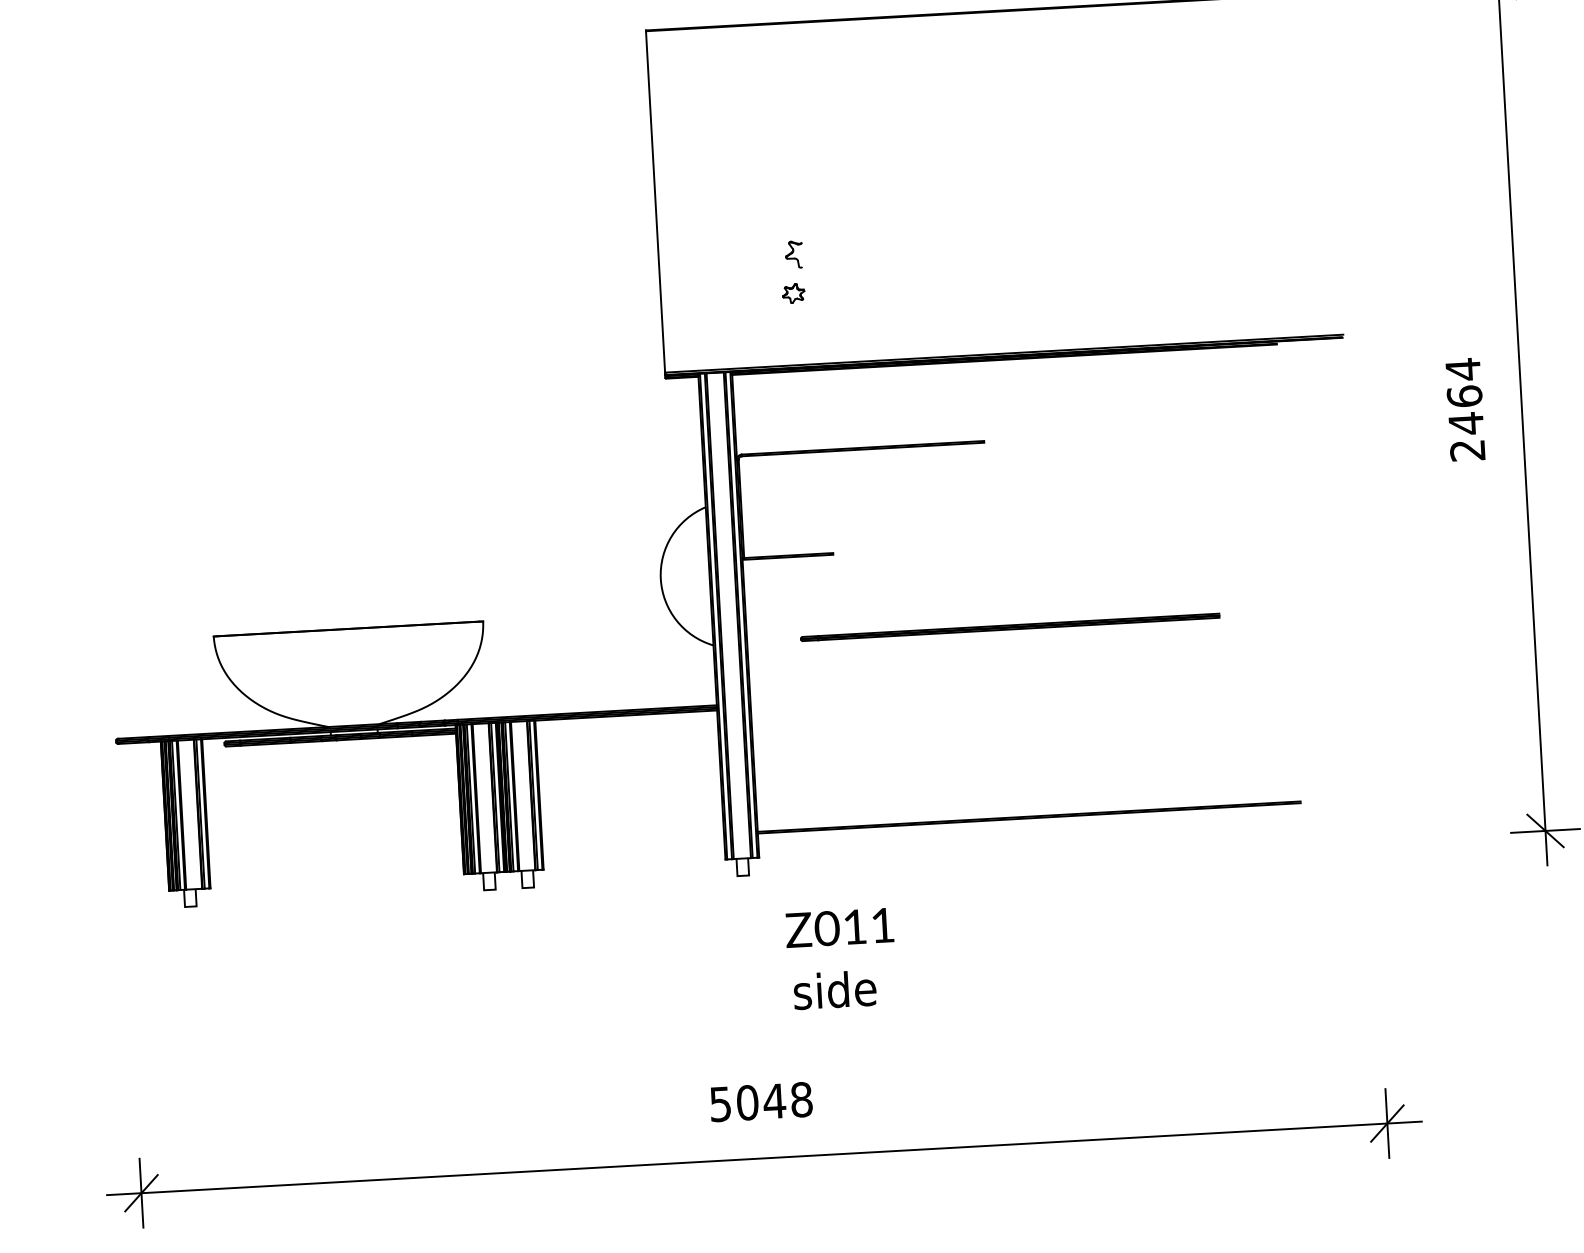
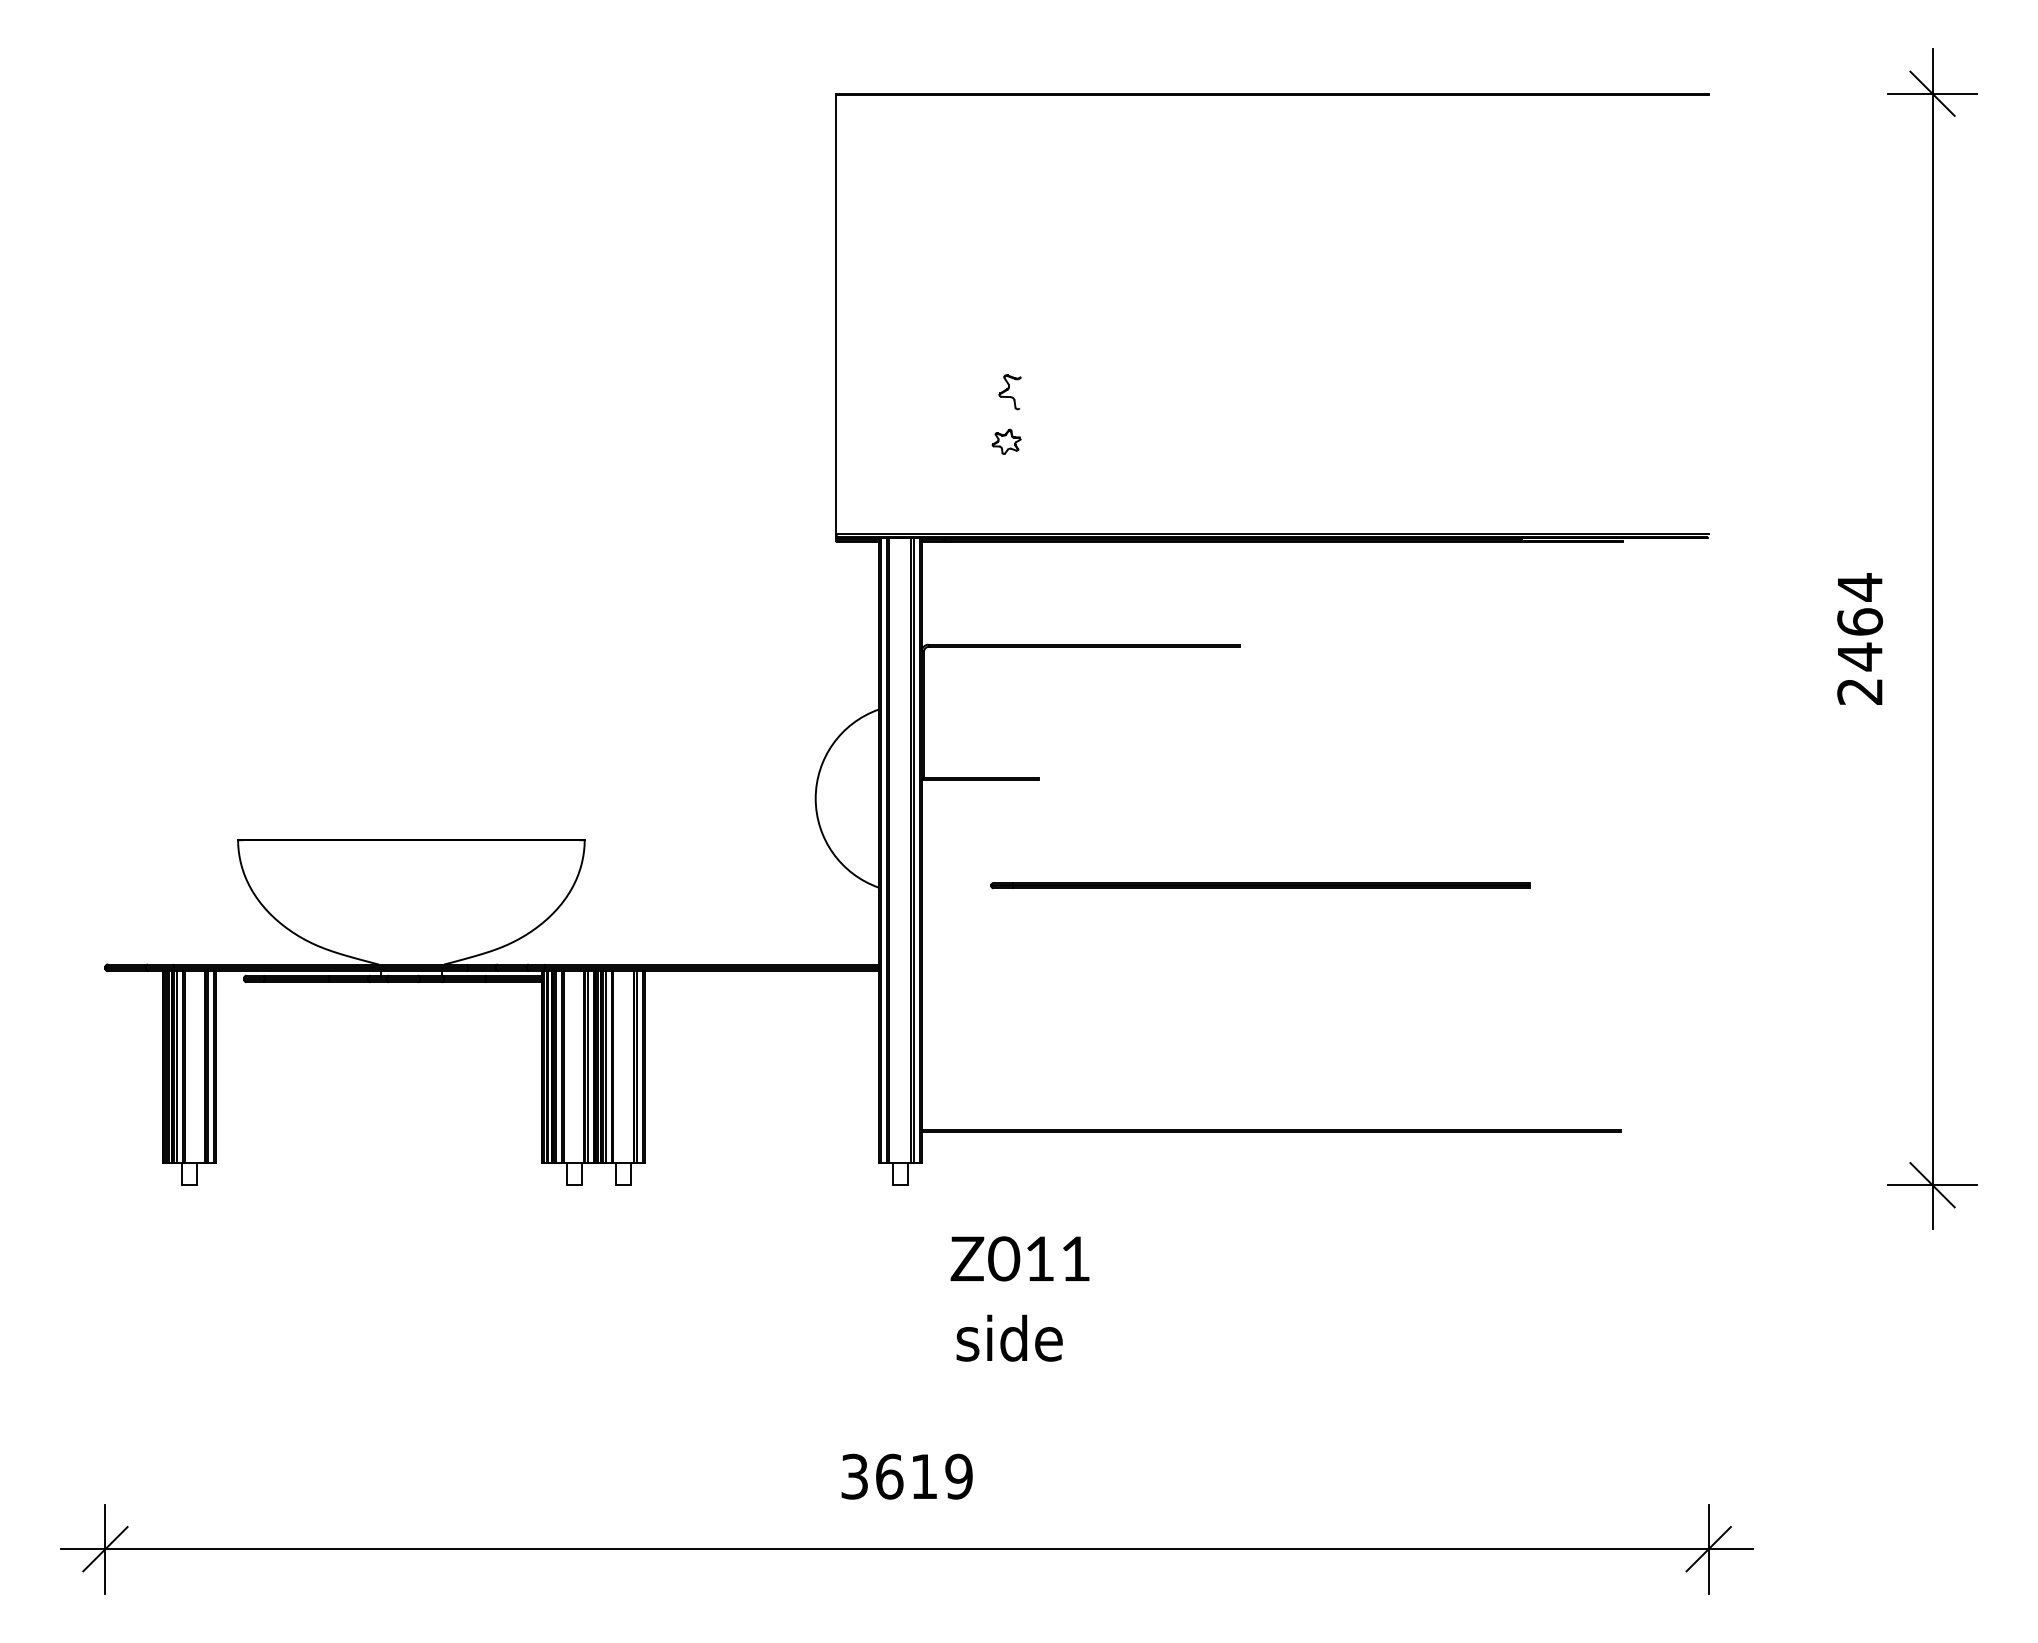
text: (761, 1101) -> (907, 1476), 5048 -> 3619

